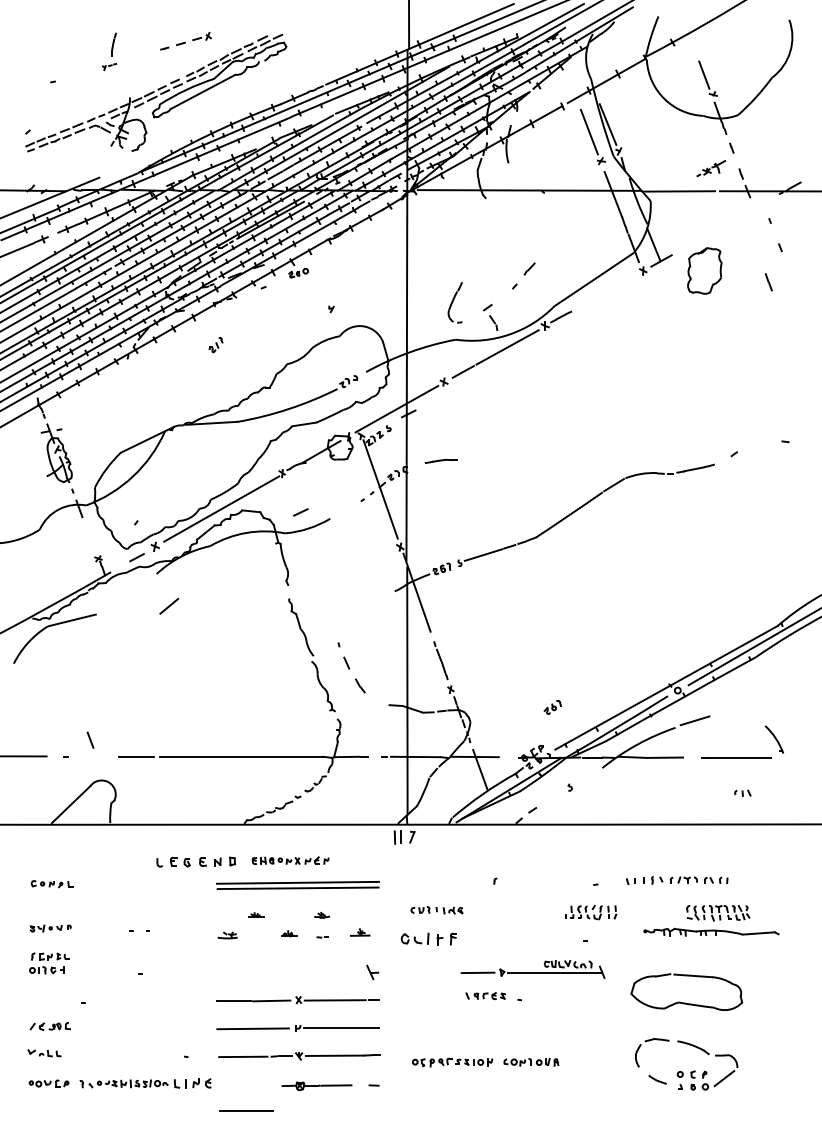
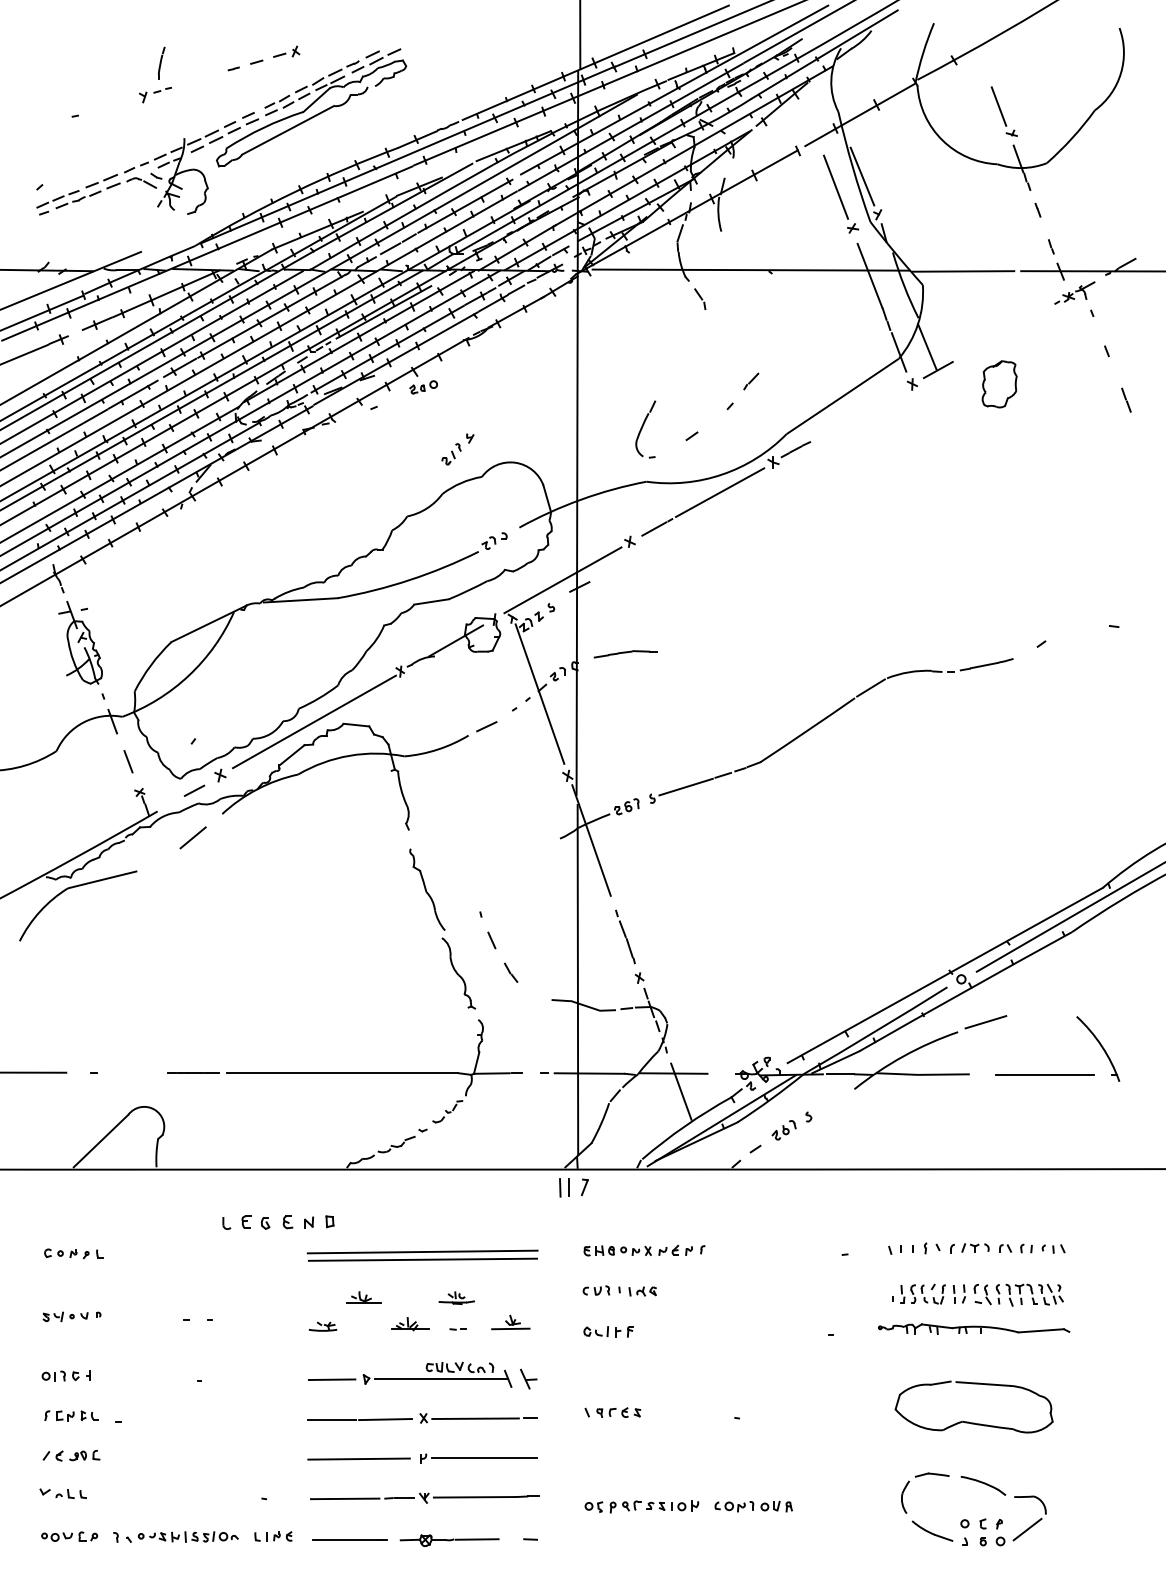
part: (109, 66) -> (155, 94), size x1.67
part: (711, 168) -> (1074, 292), moved
part: (704, 271) -> (999, 384), size x0.71
line: (768, 281) -> (1126, 399), moved
part: (493, 322) -> (700, 298), moved
part: (216, 345) -> (451, 454), moved
part: (440, 461) -> (625, 654), size x1.43
line: (300, 512) -> (486, 726), moved
line: (168, 606) -> (192, 837), moved
part: (552, 707) -> (783, 1130), moved
part: (774, 739) -> (1098, 1048), size x1.67
line: (90, 740) -> (128, 761), moved
part: (742, 792) -> (1053, 1248), moved
part: (290, 860) -> (637, 1250), moved
part: (590, 912) -> (928, 1293), moved
part: (256, 914) -> (363, 1297), size x1.67
part: (321, 914) -> (456, 1297), size x1.67
part: (711, 931) -> (974, 1328), moved
part: (359, 932) -> (510, 1322), size x1.43
part: (289, 933) -> (410, 1324), size x1.67
part: (428, 938) -> (608, 1331), size x0.62
part: (50, 956) -> (71, 1415), moved
part: (533, 969) -> (410, 1374), moved
part: (485, 995) -> (612, 1412), moved
part: (657, 1079) -> (932, 1530), size x1.67
part: (192, 1083) -> (273, 1536), size x0.71
line: (246, 1110) -> (349, 1539), moved

